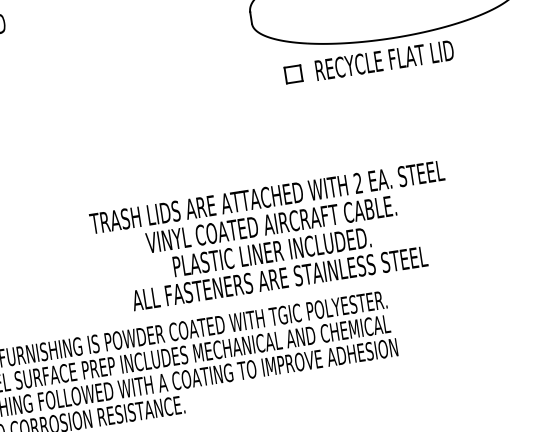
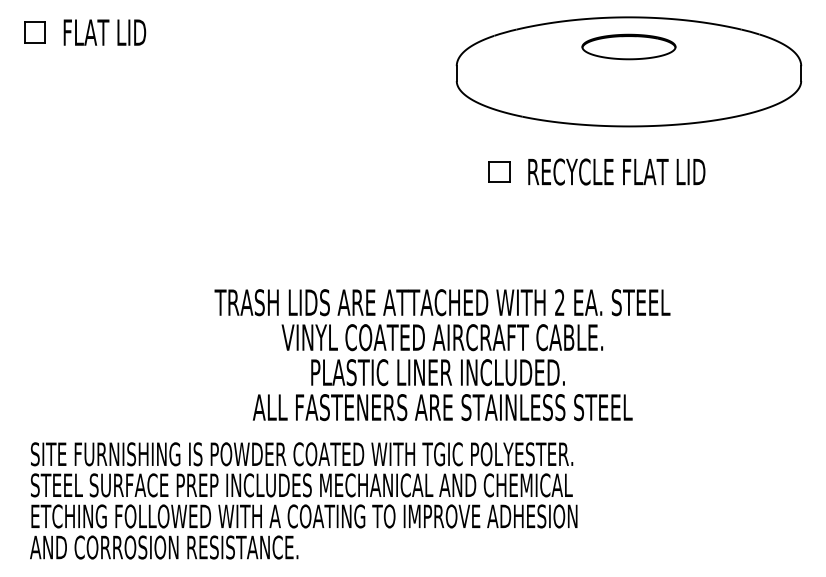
part: (368, 62) -> (596, 171), moved

